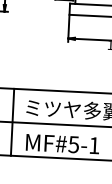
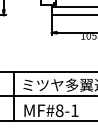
text: (73, 144) -> (59, 110), MF#5-1 -> MF#8-1

